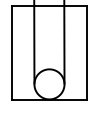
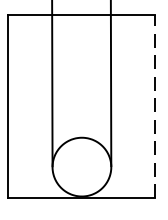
line: (86, 53) -> (154, 106), solid -> dashed

